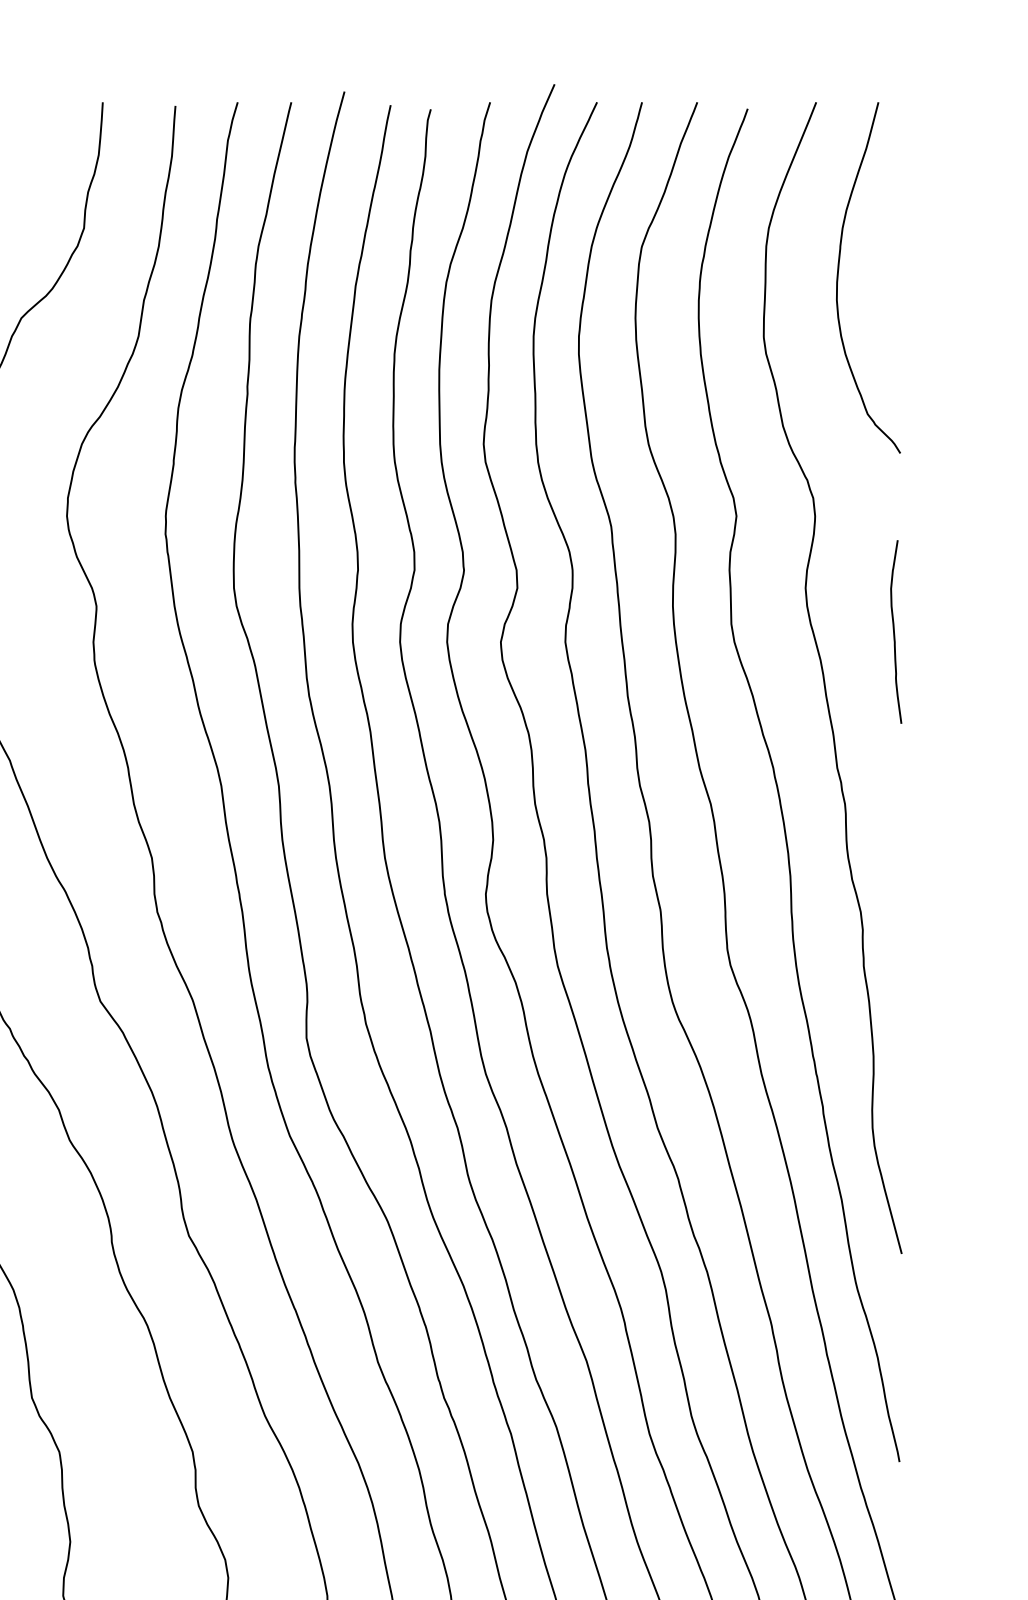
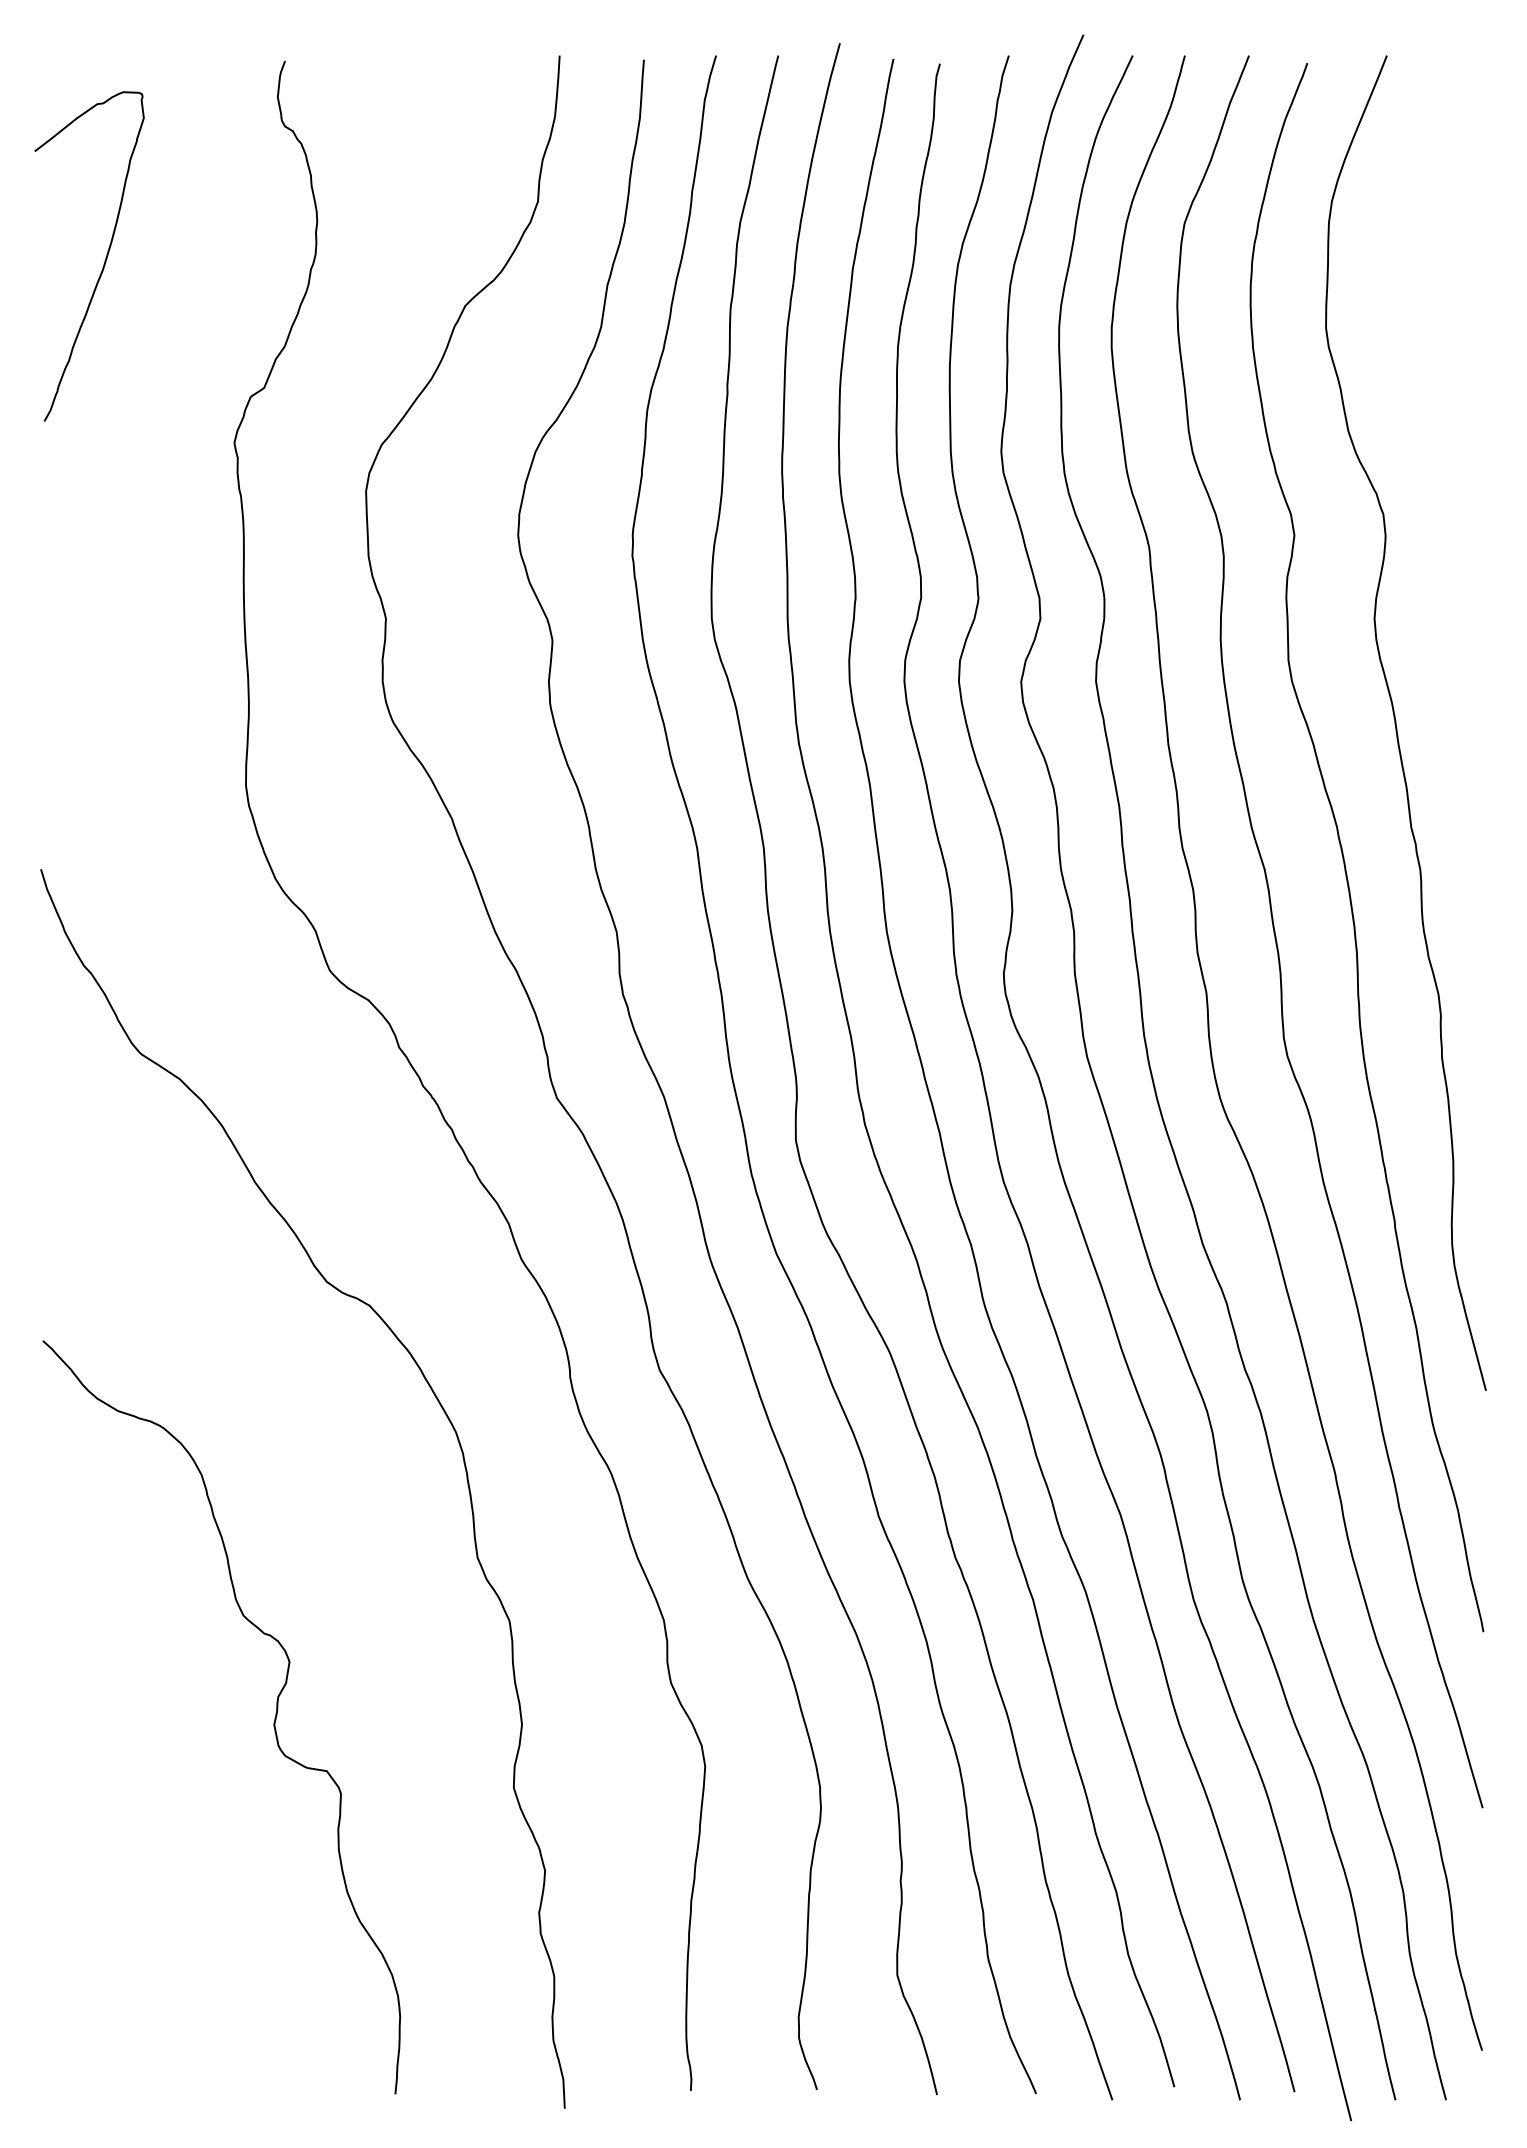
curve: (839, 271) -> (1413, 251), removed
curve: (894, 631) -> (1477, 669), removed

